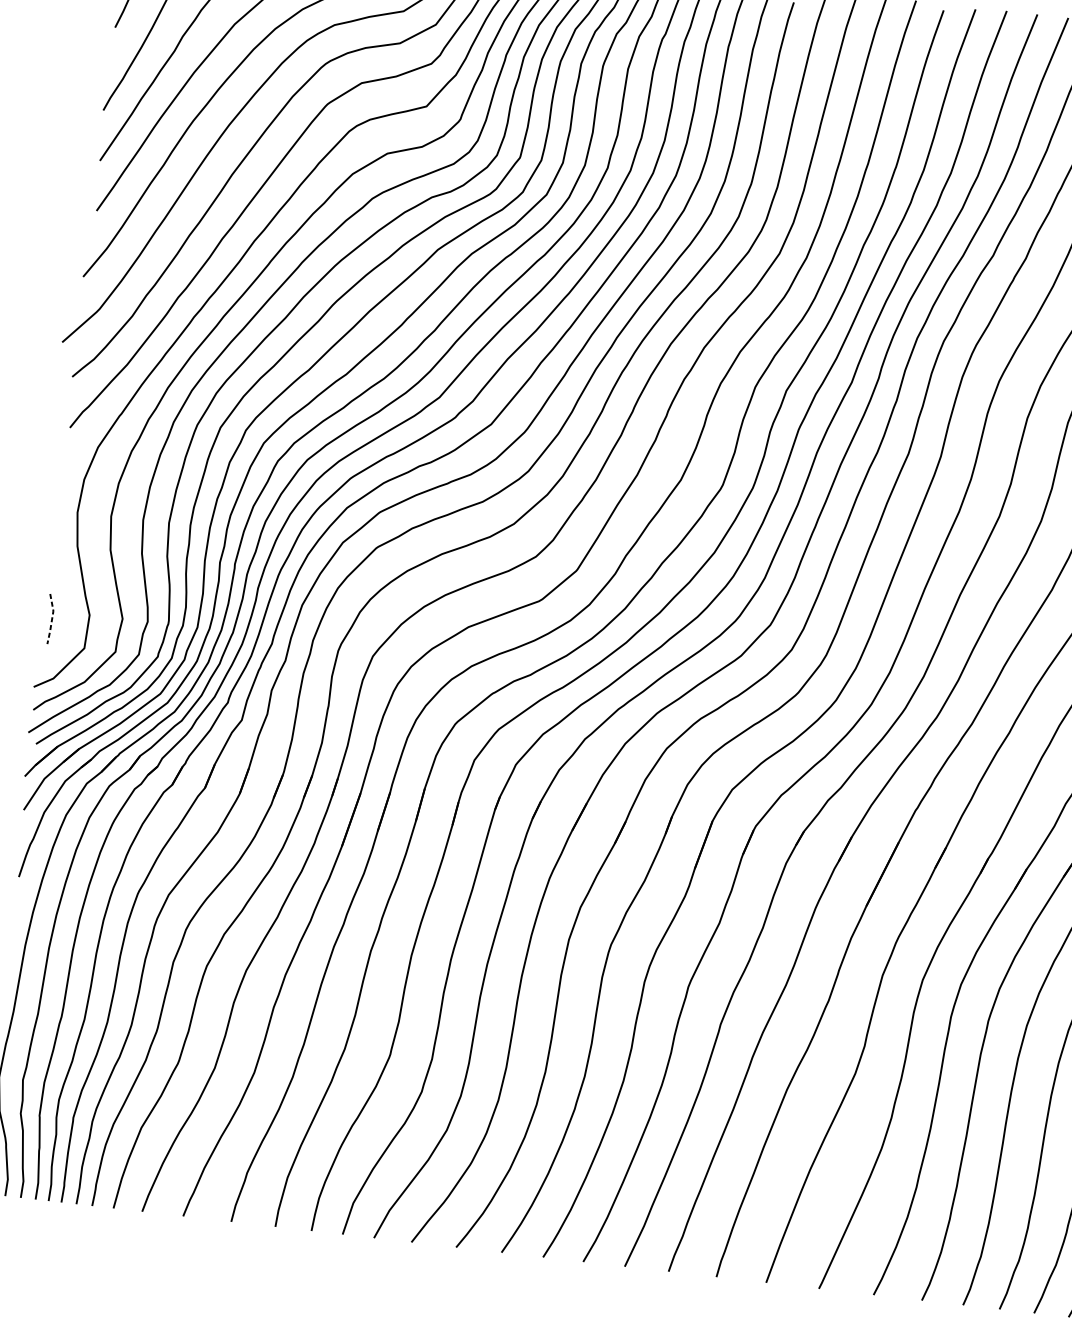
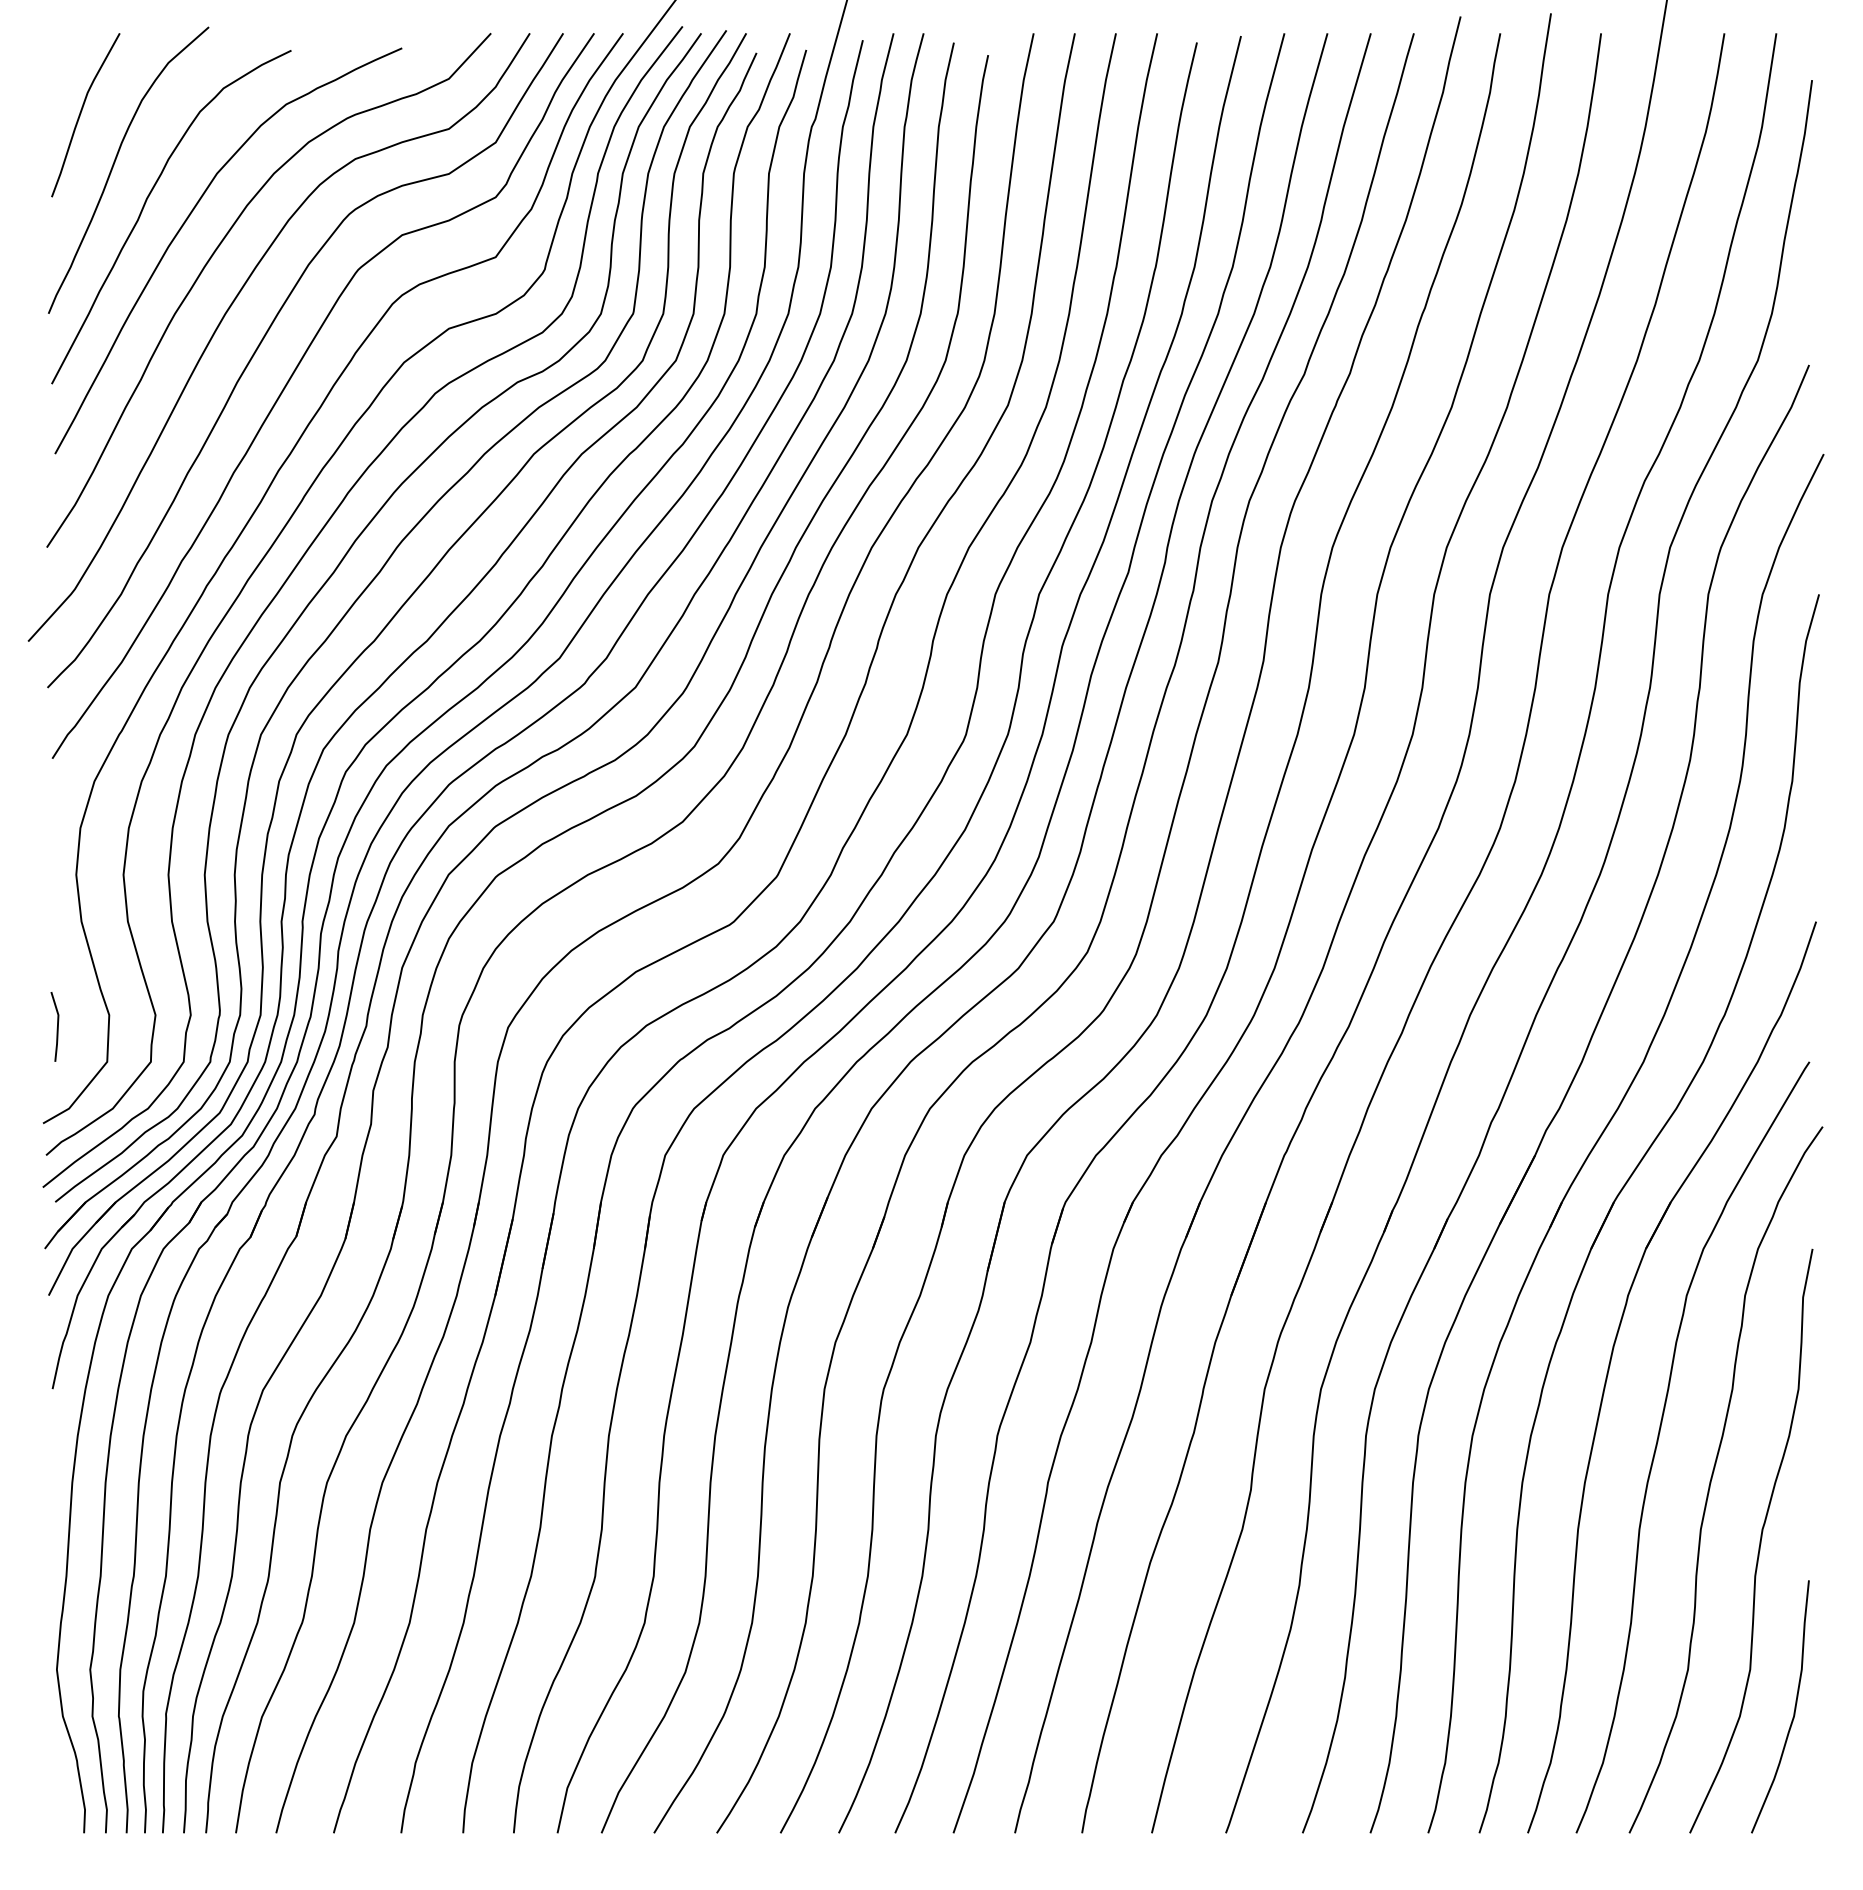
line: (51, 619) -> (57, 1027), dashed -> solid

